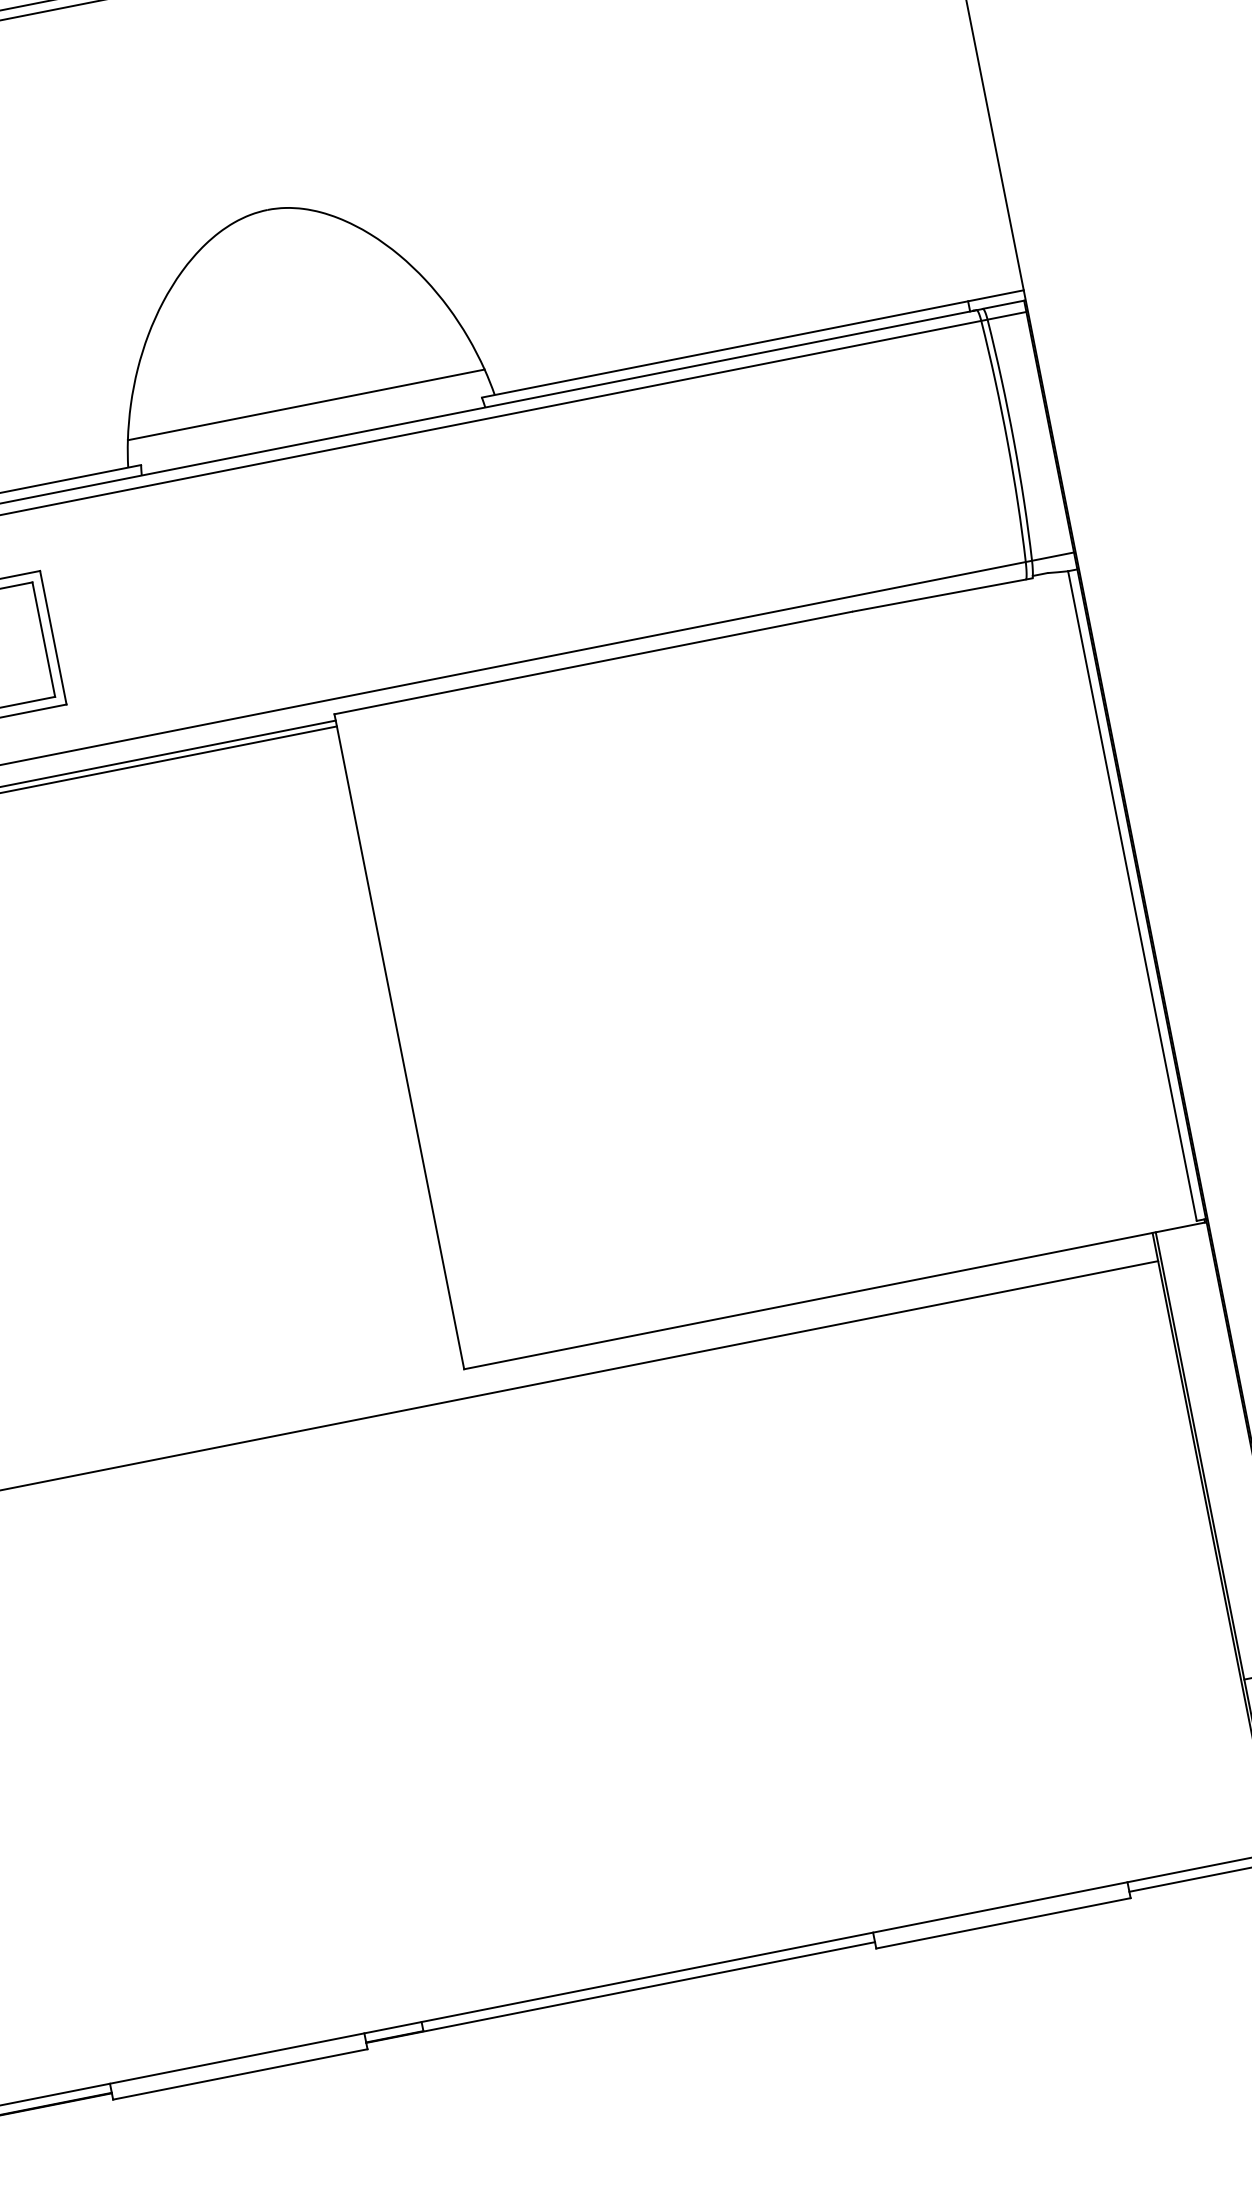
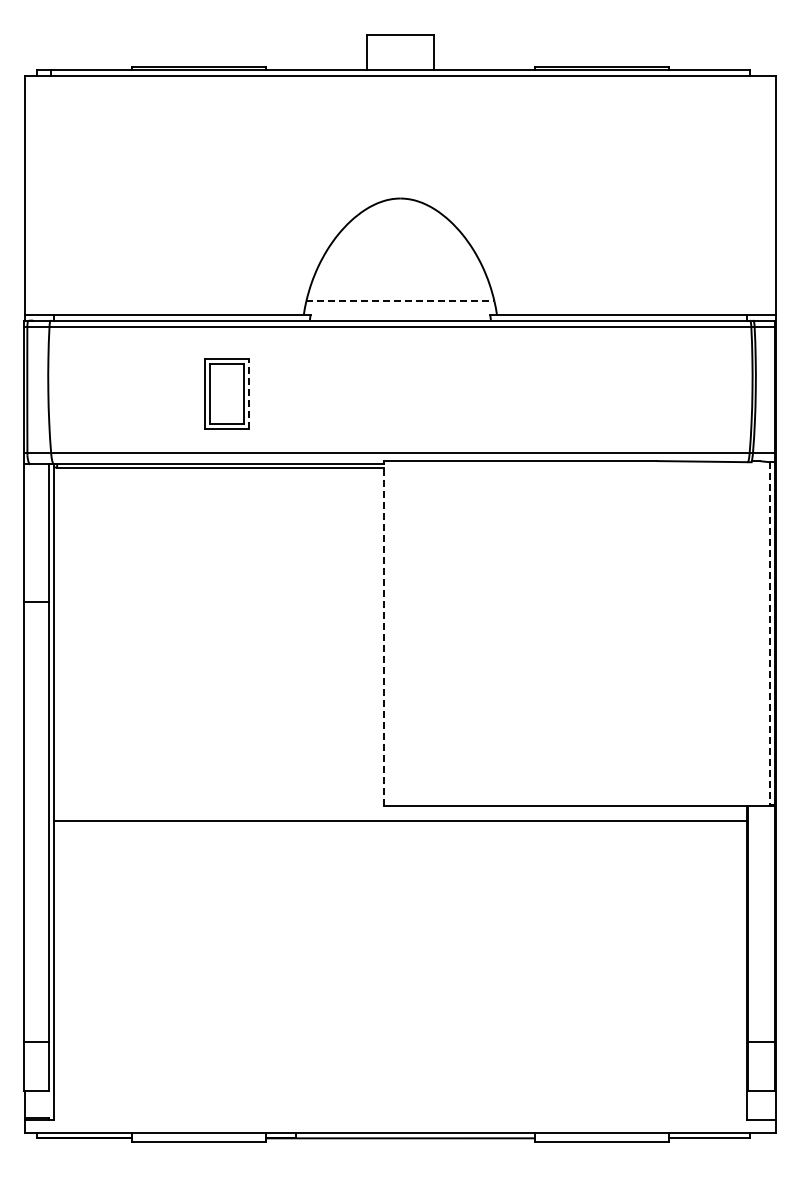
line: (306, 405) -> (400, 301), solid -> dashed
line: (52, 636) -> (248, 393), solid -> dashed
line: (1133, 895) -> (770, 633), solid -> dashed
line: (398, 1041) -> (383, 633), solid -> dashed

